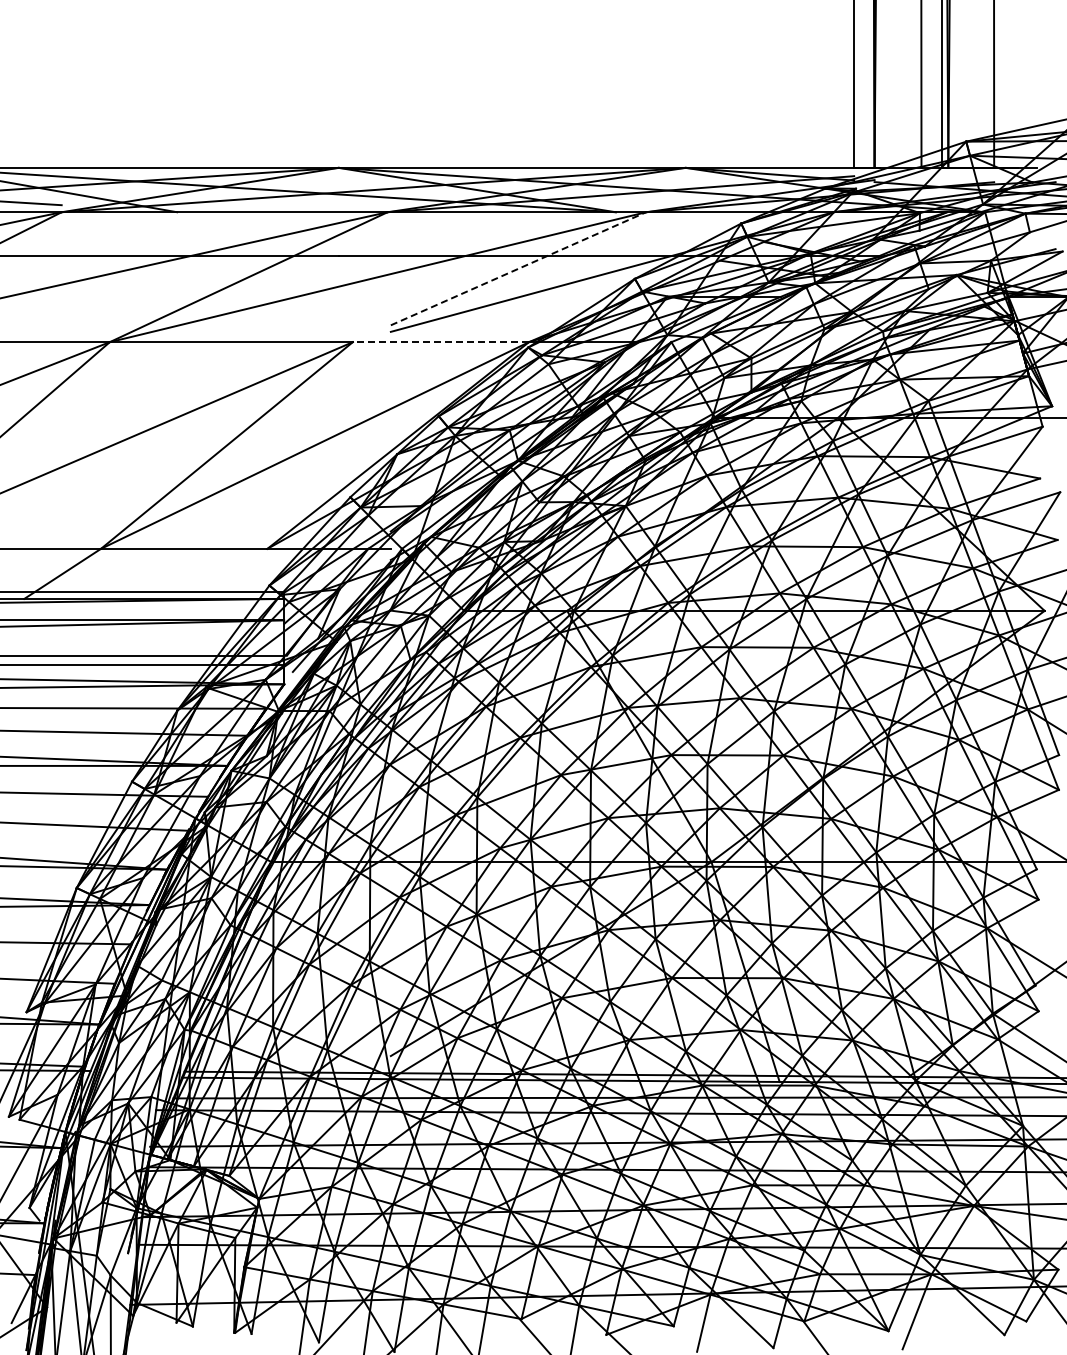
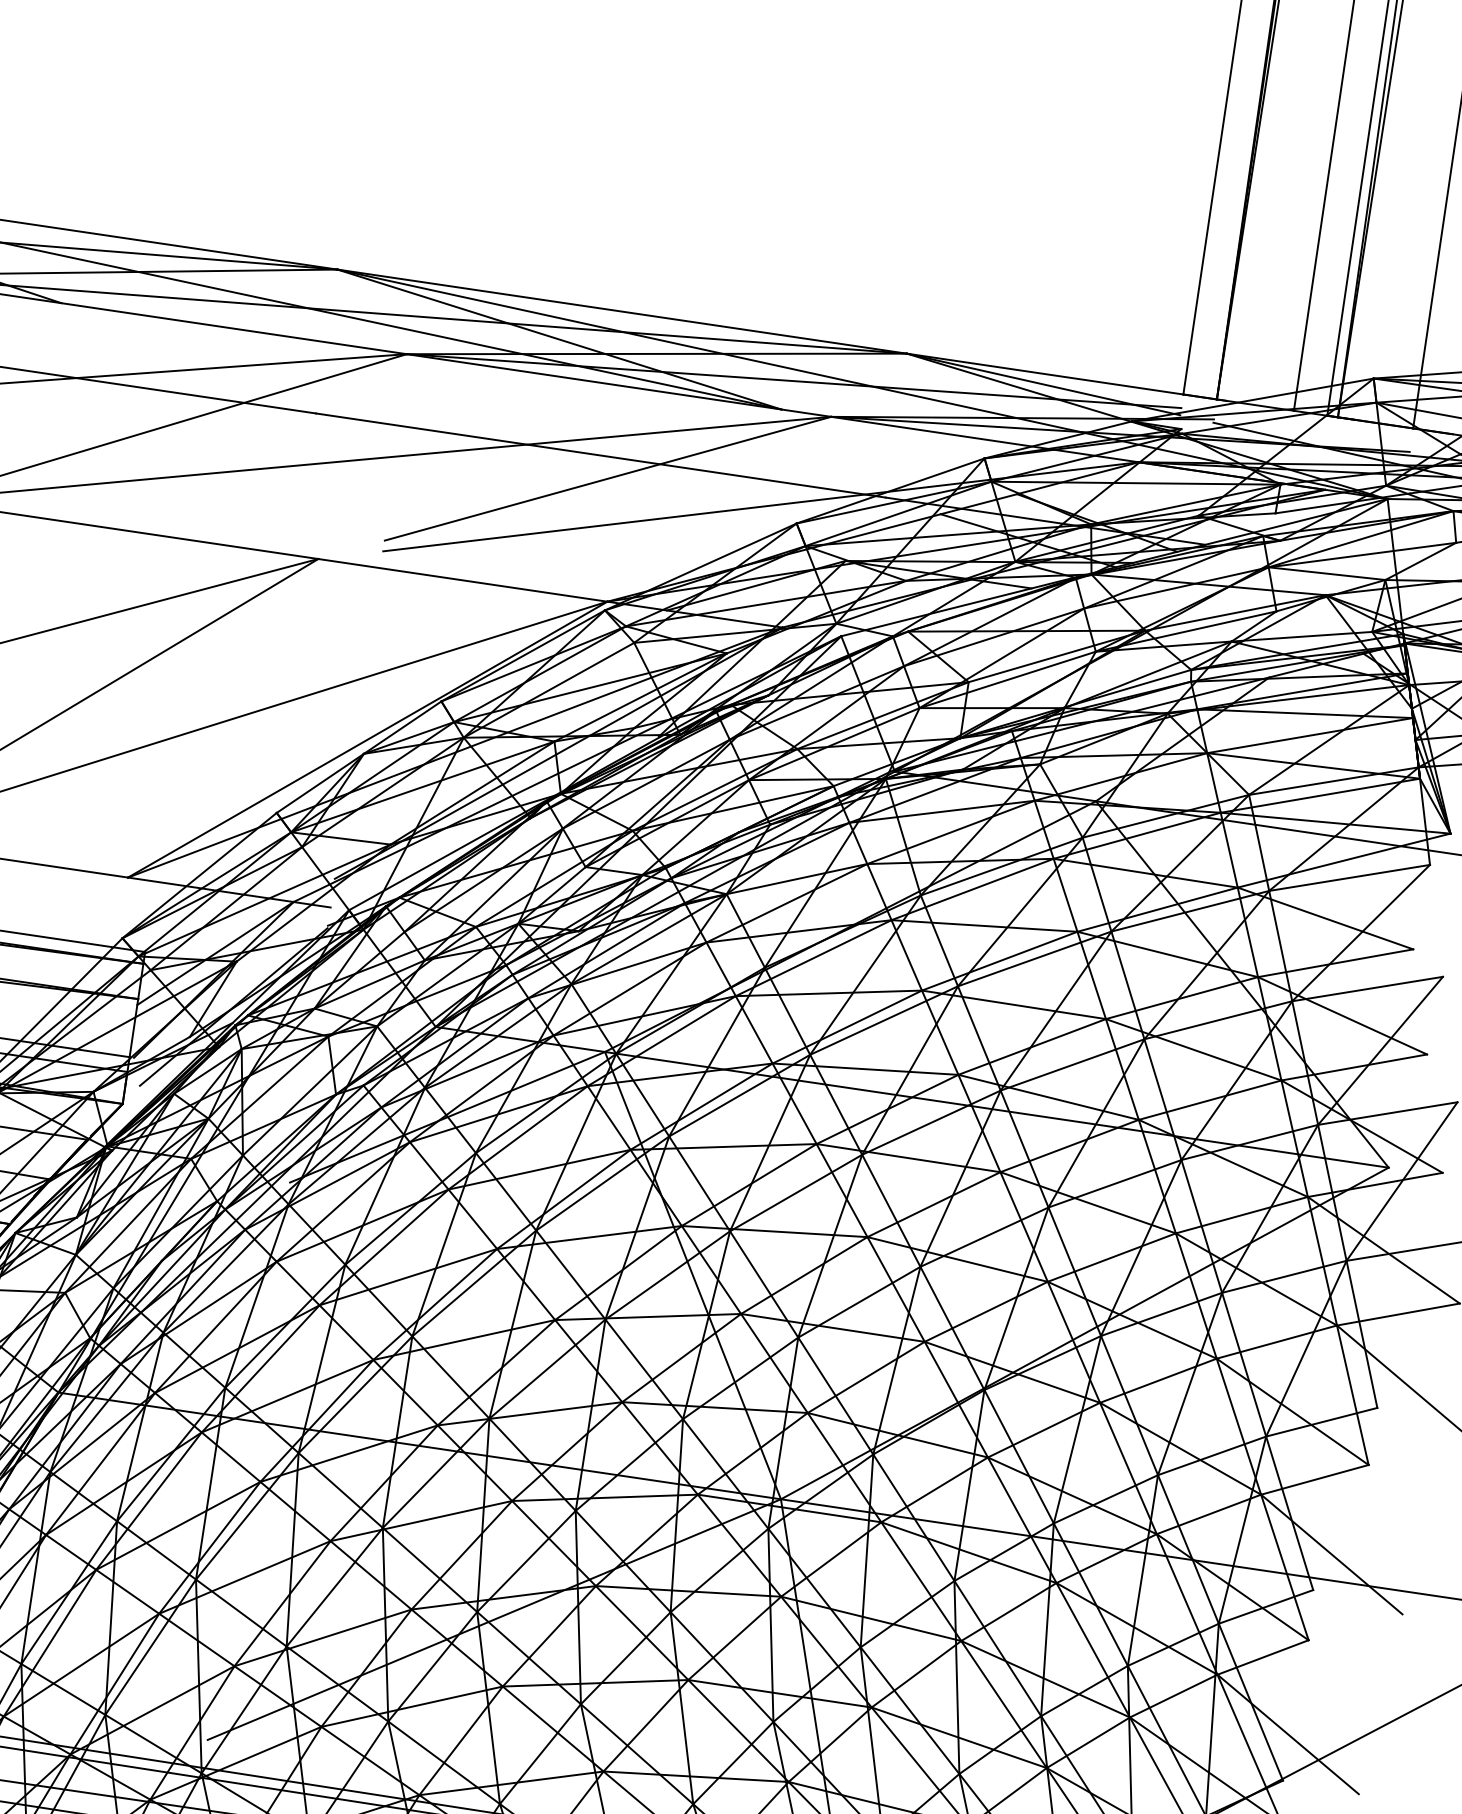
line: (518, 268) -> (608, 478), dashed -> solid
line: (440, 342) -> (462, 580), dashed -> solid

